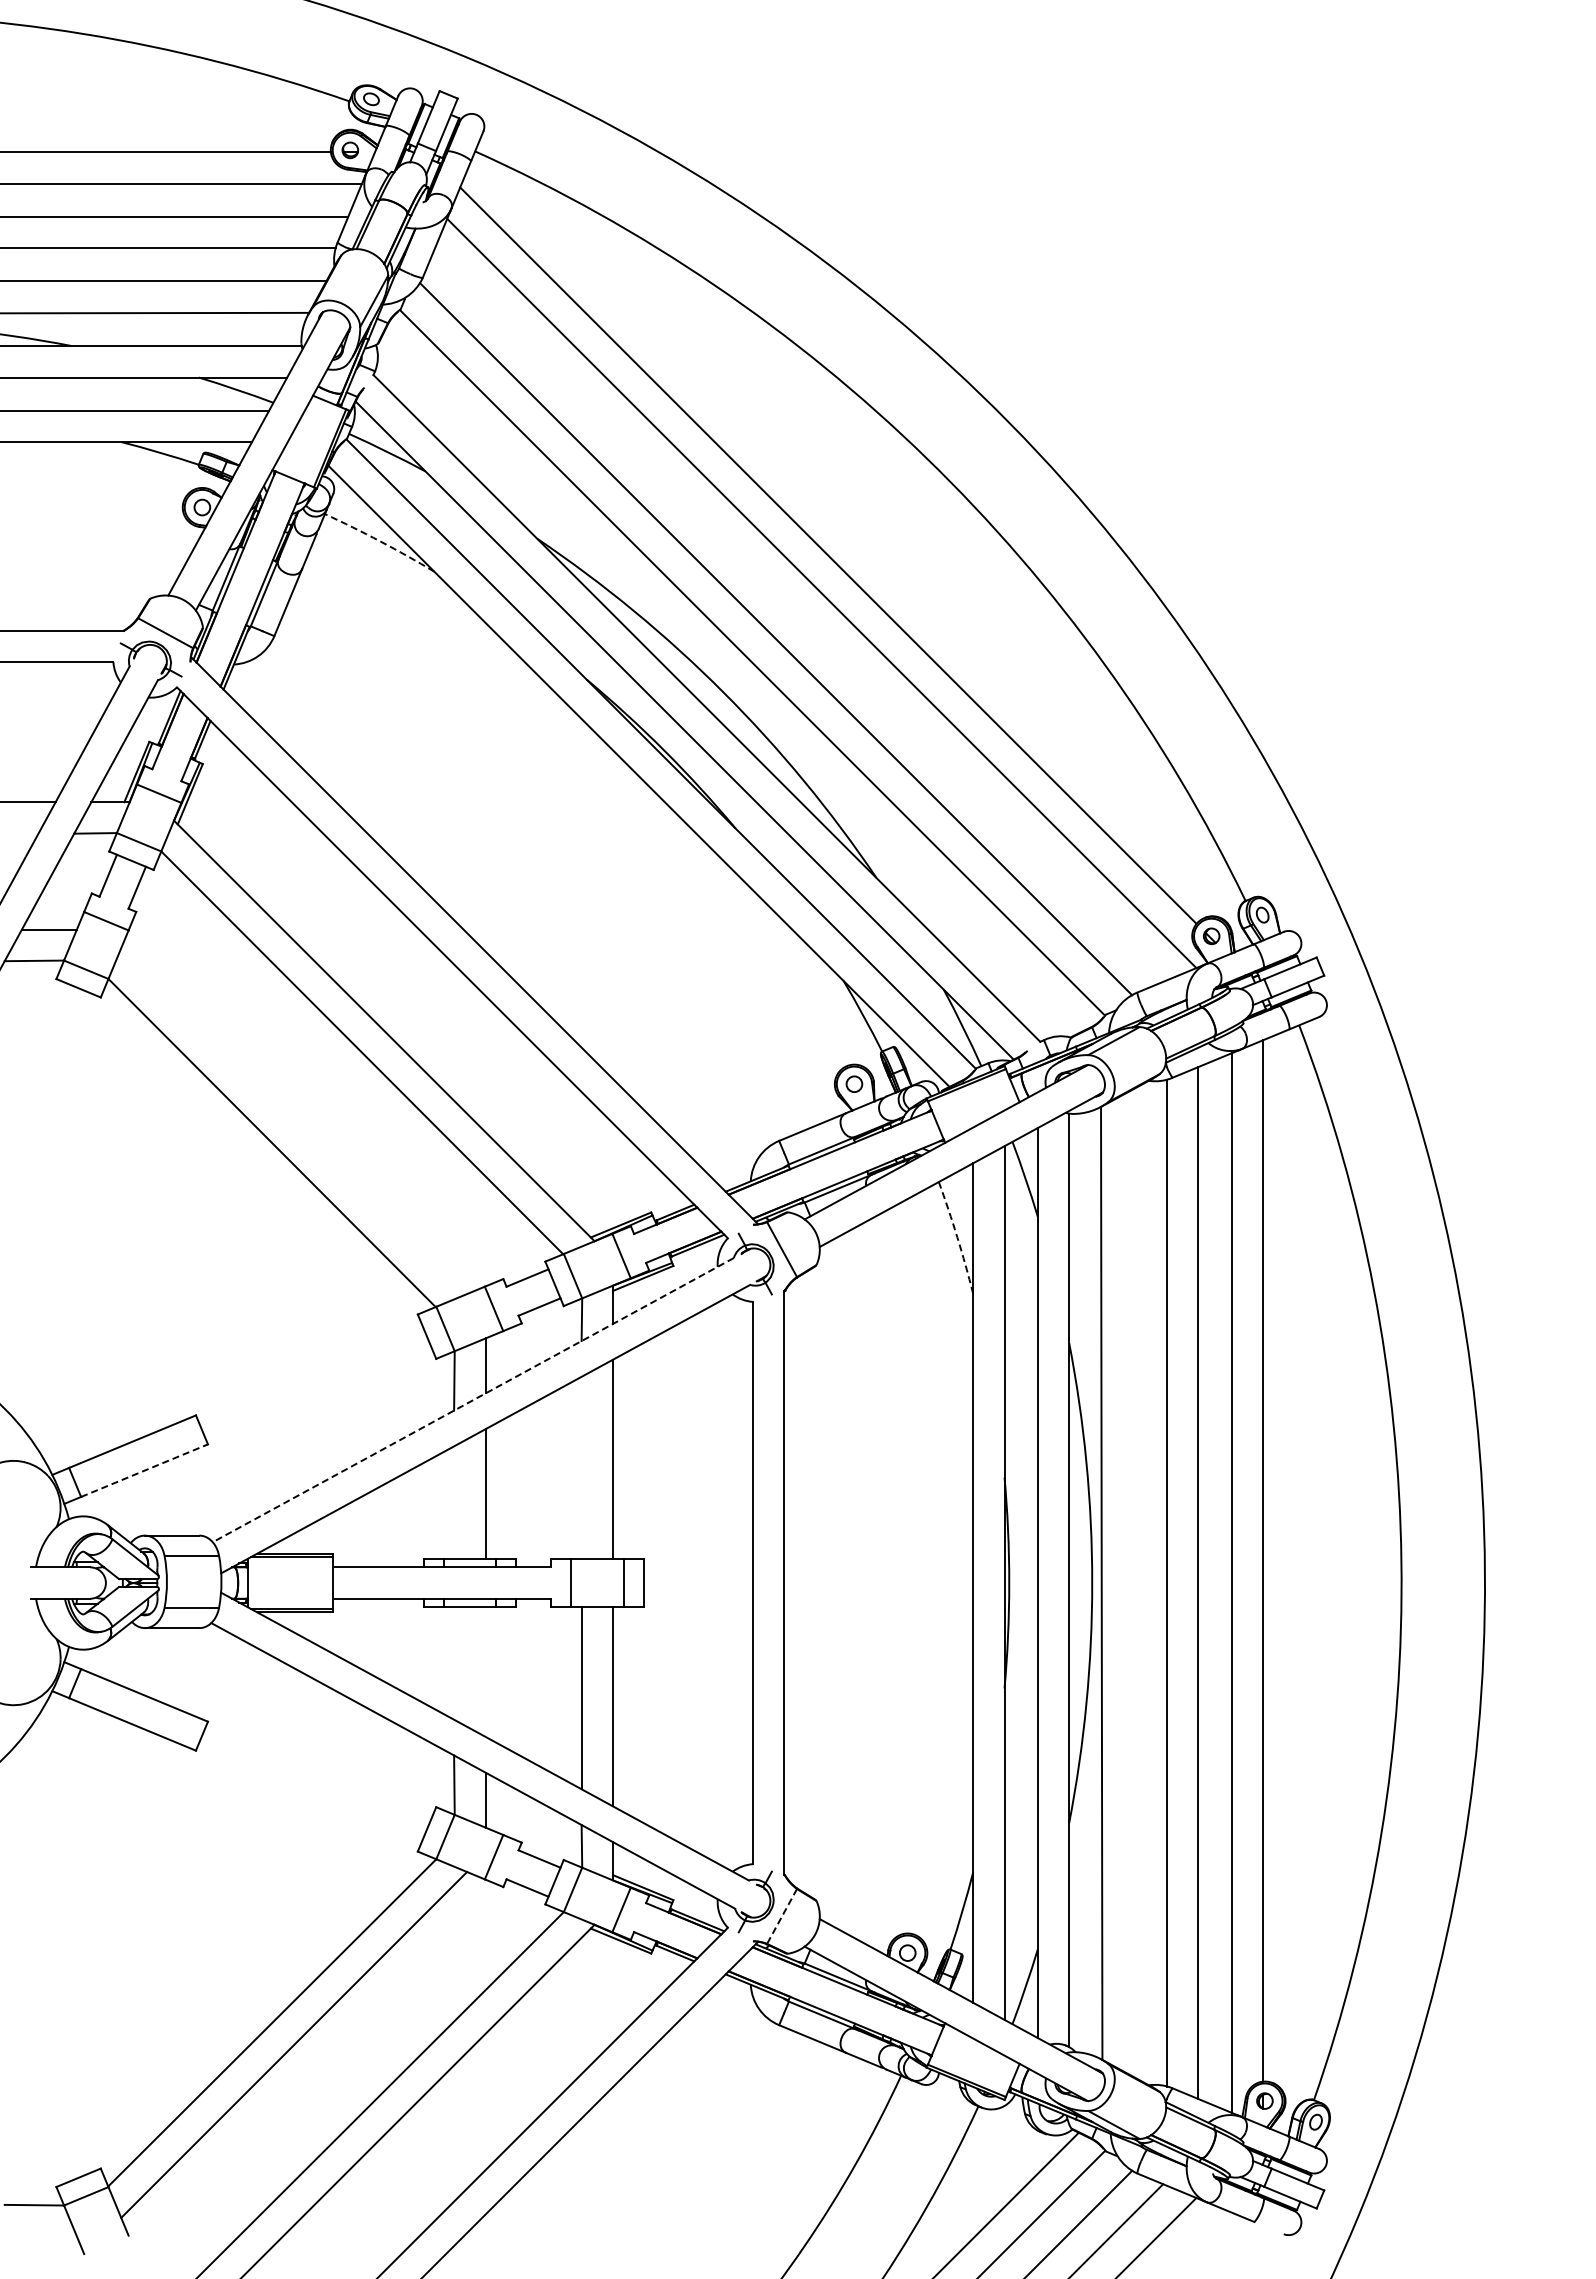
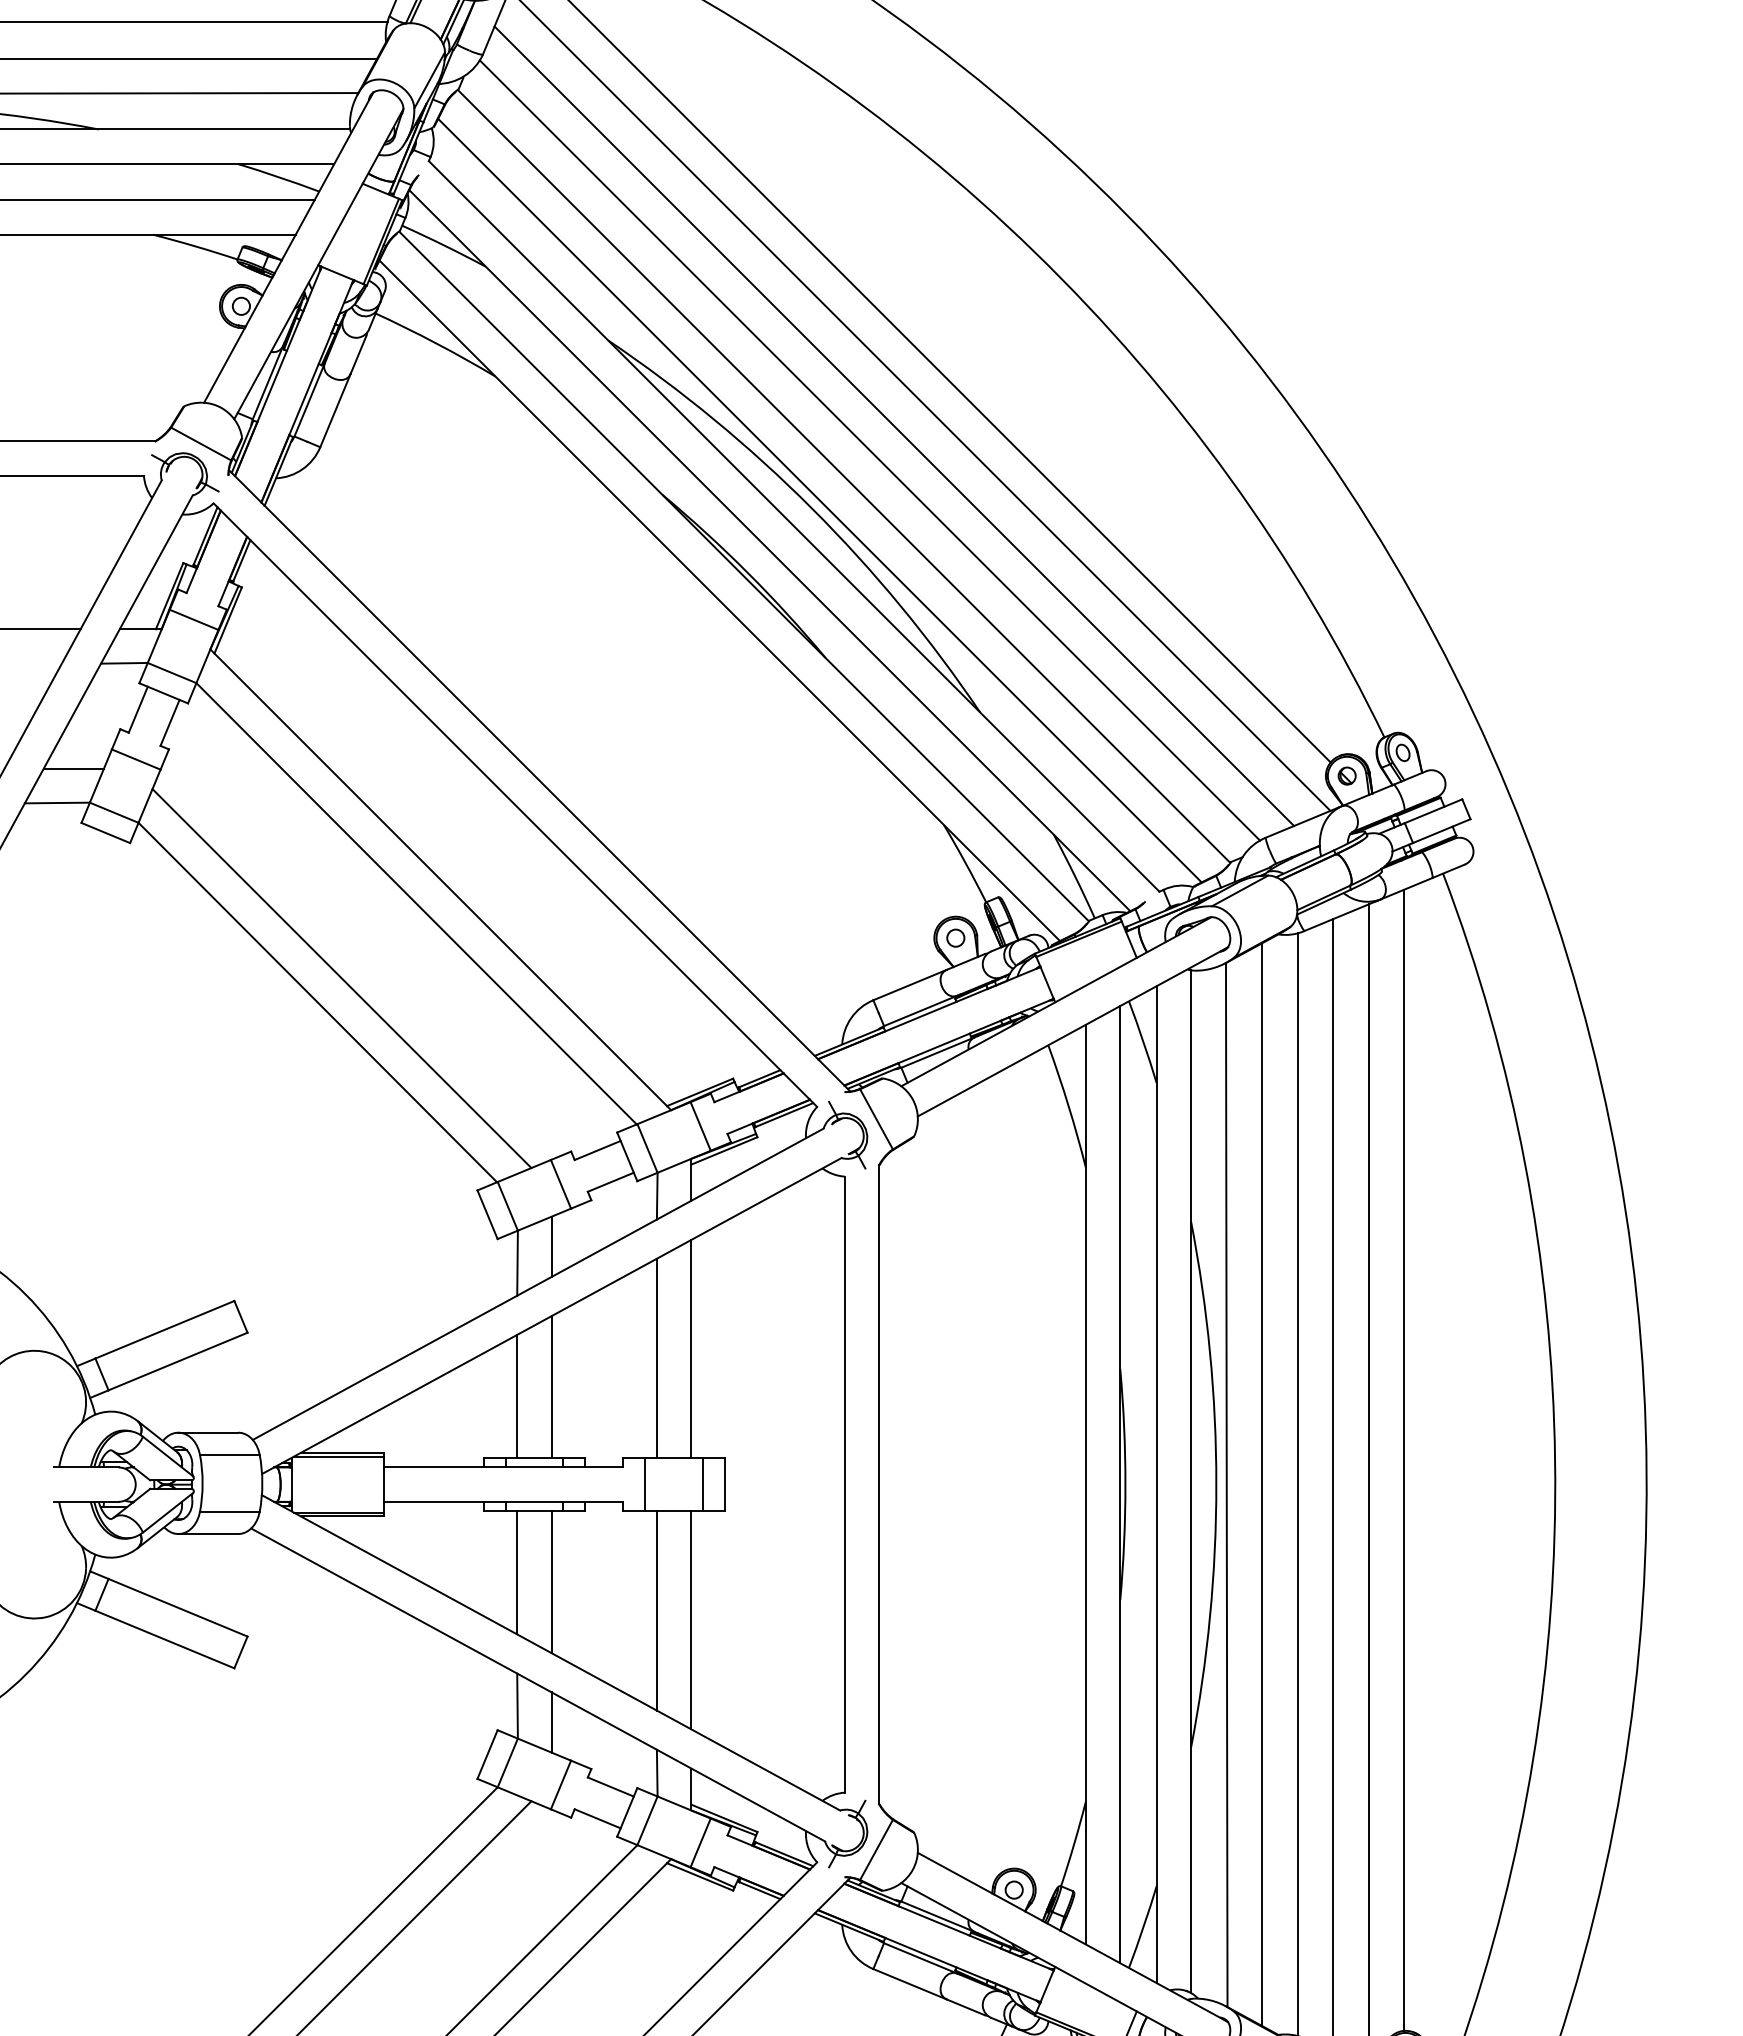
arc: (380, 541) -> (436, 343), dashed -> solid
line: (798, 616) -> (894, 425), added
line: (729, 684) -> (818, 500), added
line: (294, 1121) -> (342, 978), added
arc: (957, 1237) -> (1068, 1106), dashed -> solid
line: (473, 1400) -> (538, 1284), dashed -> solid
line: (581, 1467) -> (656, 1358), added
line: (144, 1470) -> (178, 1361), dashed -> solid
line: (454, 1502) -> (517, 1396), added
line: (1133, 1583) -> (1261, 1485), added
line: (454, 1663) -> (517, 1572), added
line: (485, 1671) -> (551, 1581), added
line: (781, 1916) -> (875, 1849), dashed -> solid

